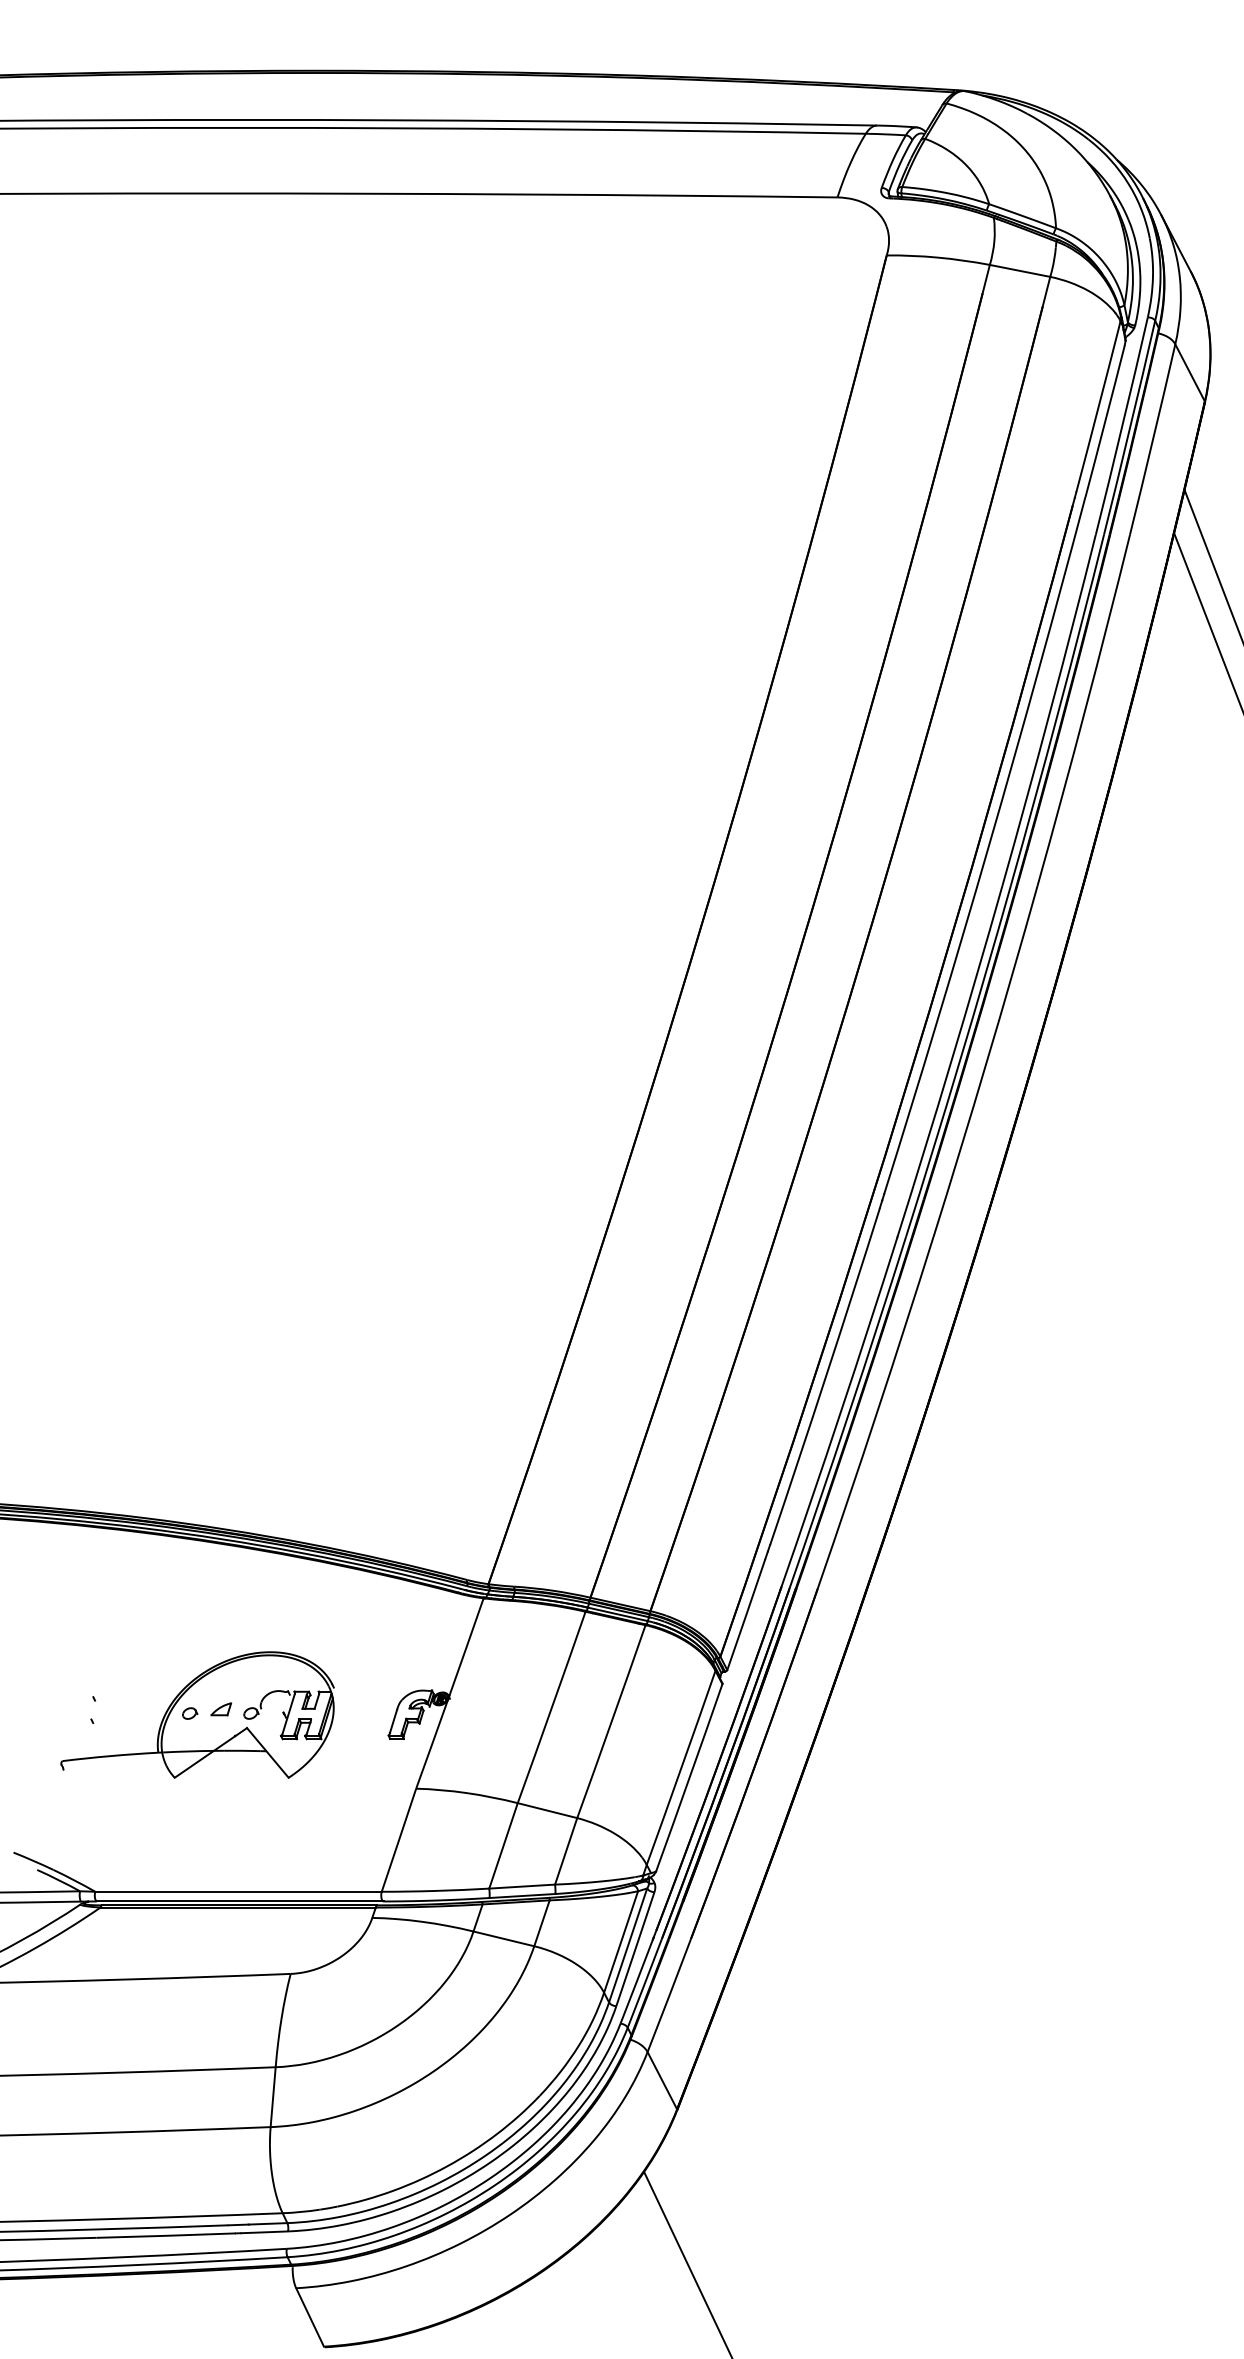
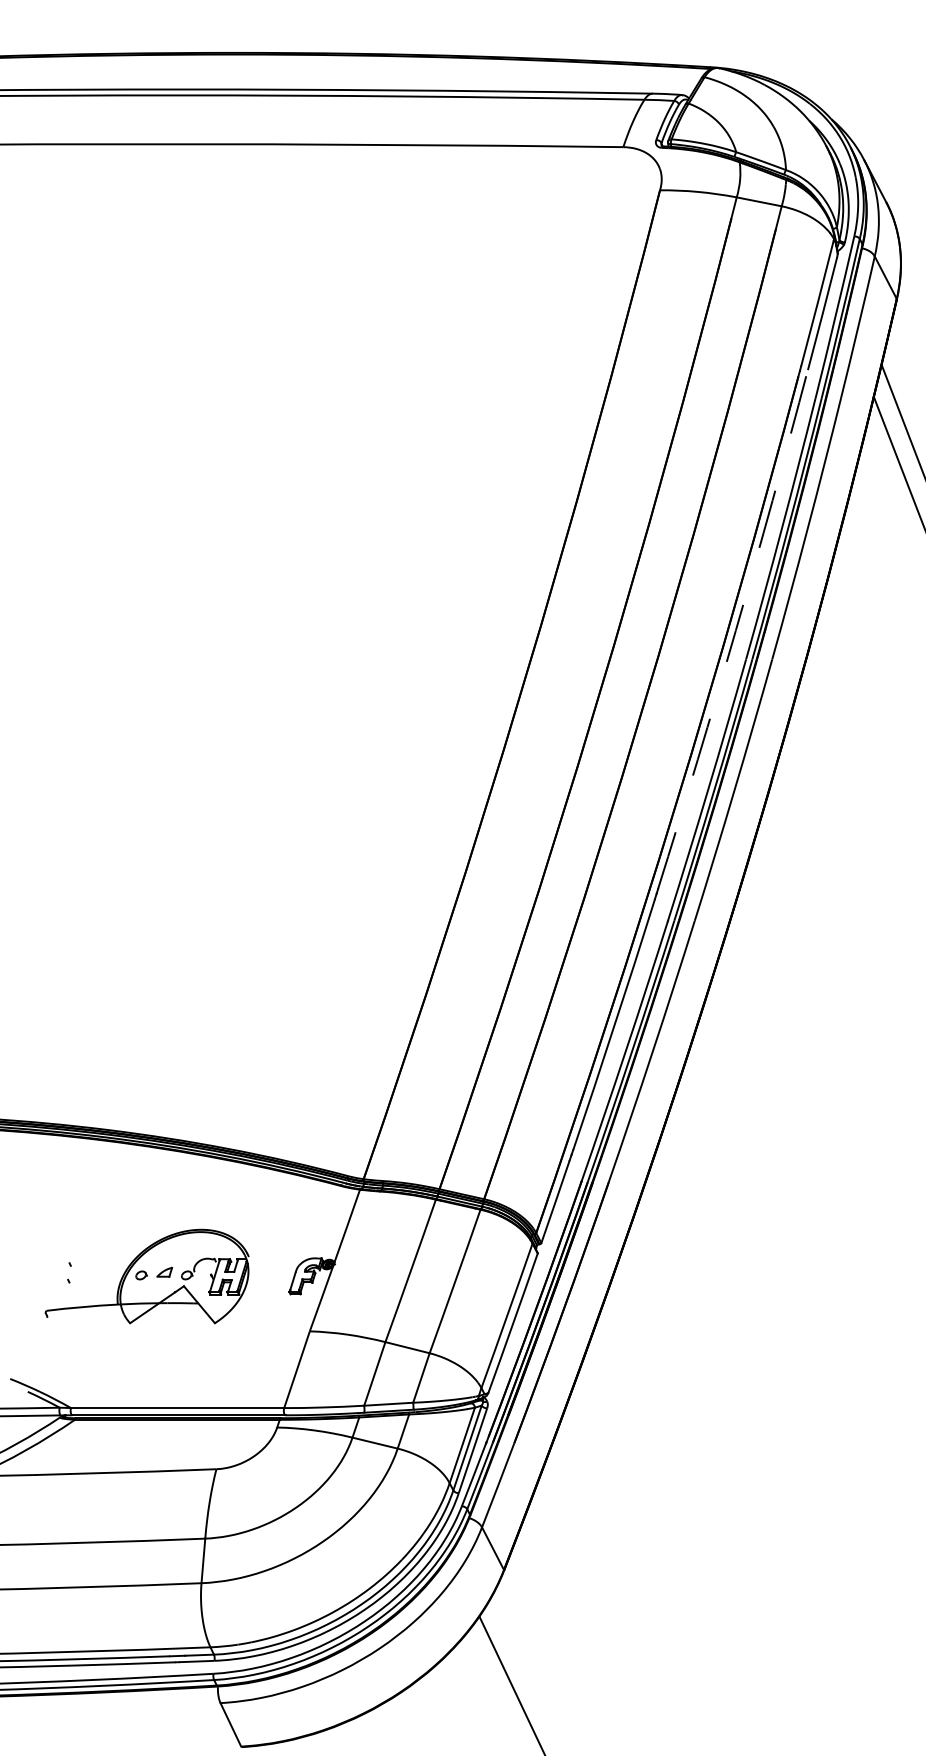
arc: (988, 846) -> (735, 630), solid -> dashed

